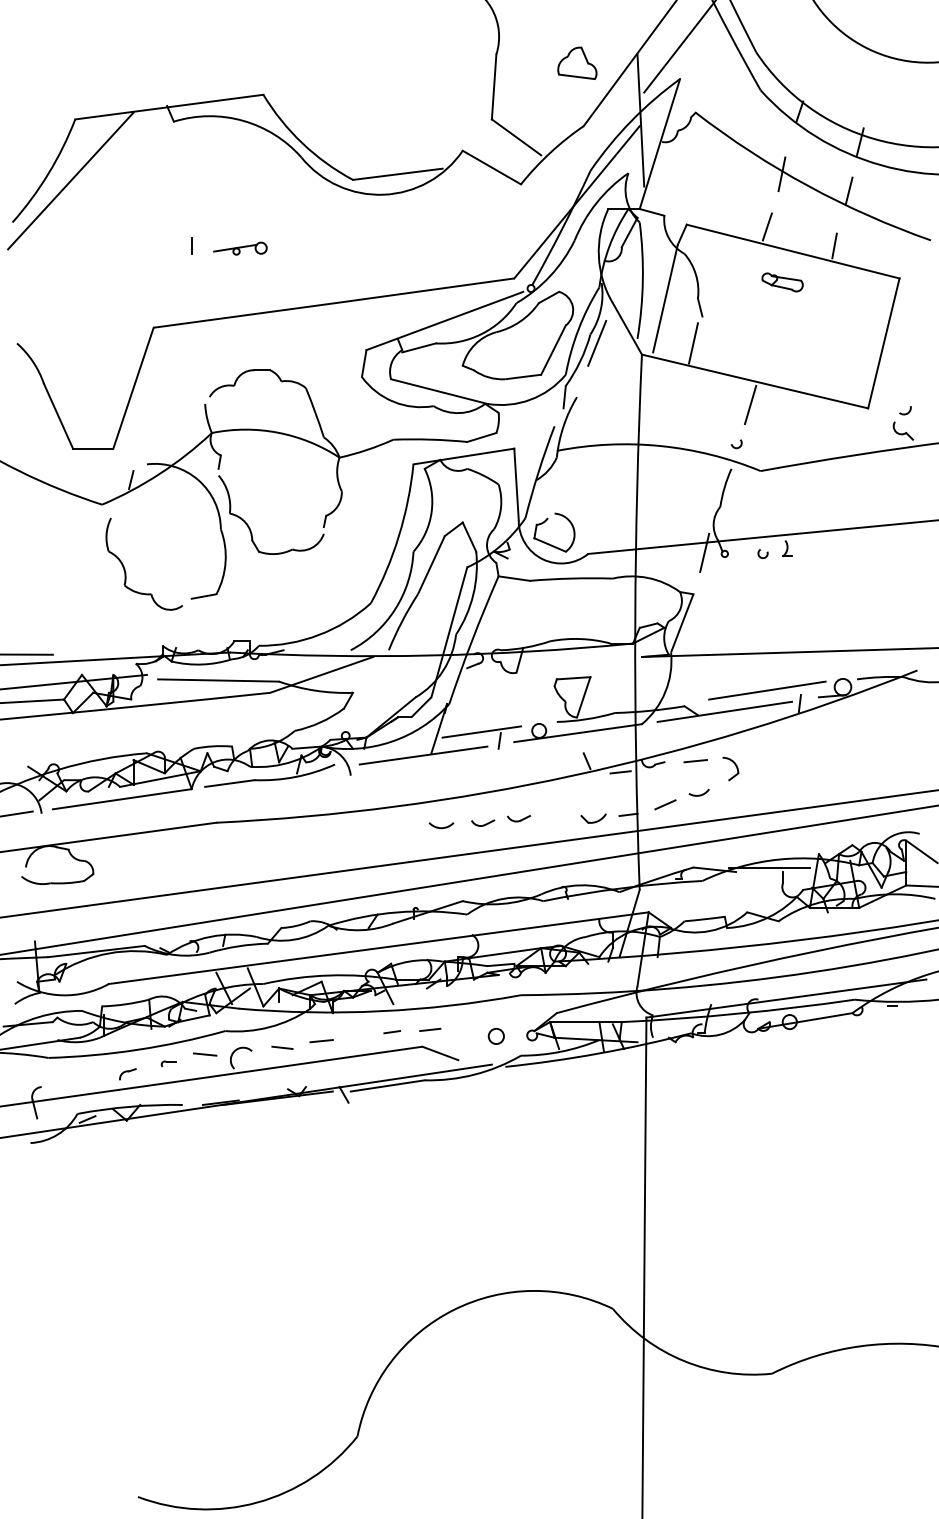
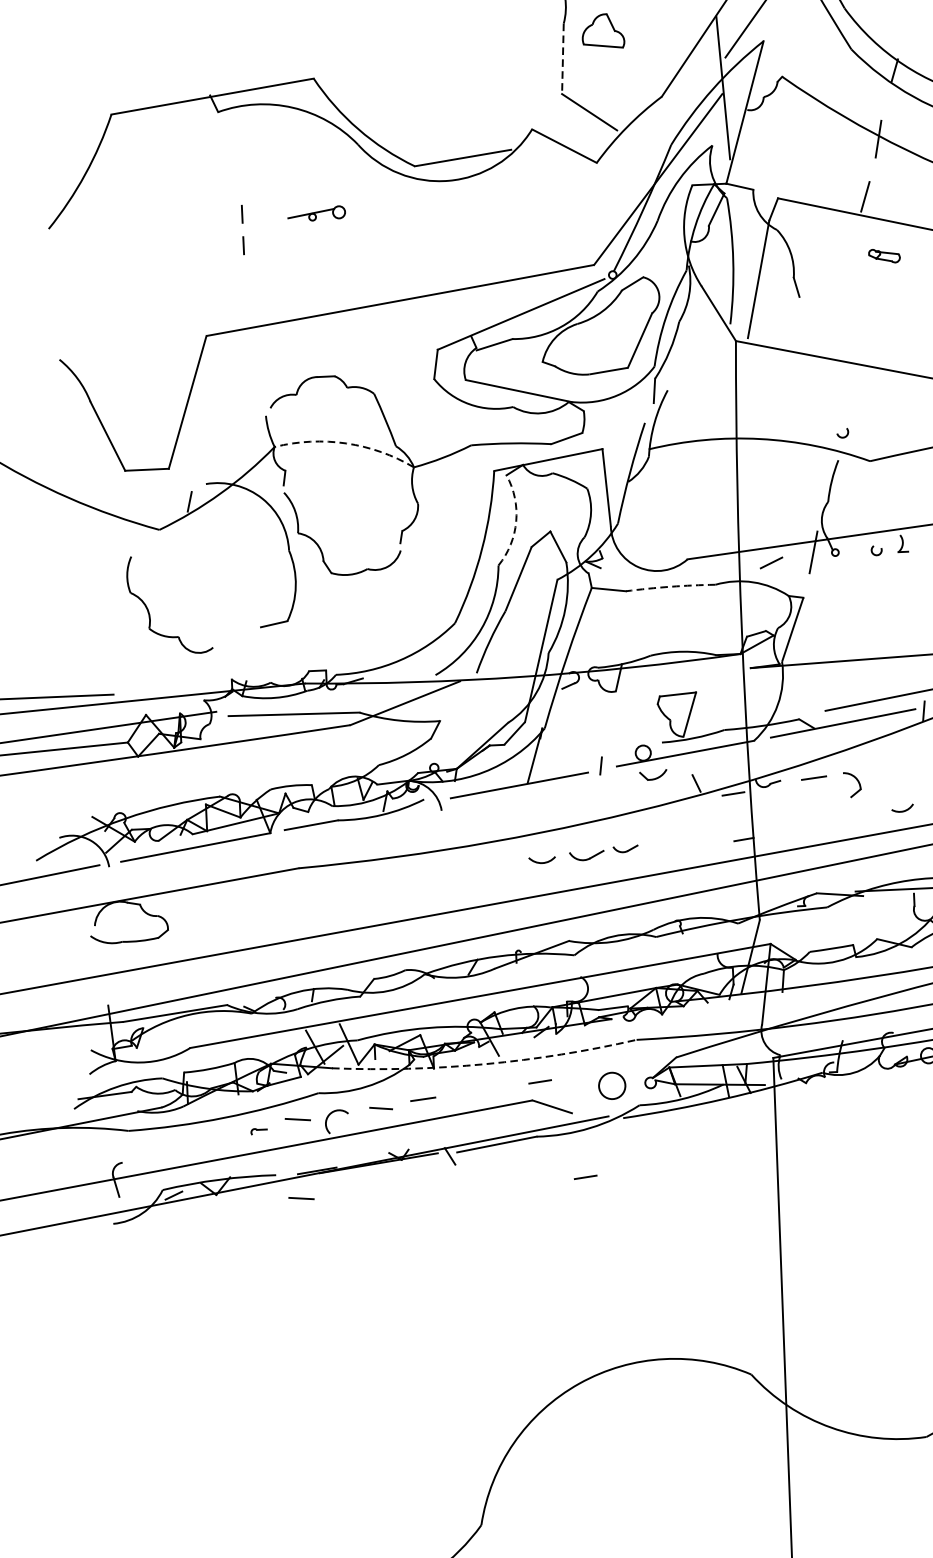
part: (577, 62) -> (603, 30), moved
line: (494, 86) -> (563, 58), solid -> dashed
line: (70, 180) -> (109, 180), removed
line: (191, 216) -> (241, 213), added
part: (240, 248) -> (316, 213), moved
part: (782, 282) -> (884, 256), size x0.7
line: (597, 343) -> (687, 331), removed
line: (693, 343) -> (791, 326), removed
line: (750, 404) -> (855, 389), removed
arc: (278, 432) -> (346, 443), solid -> dashed
arc: (431, 511) -> (516, 521), solid -> dashed
part: (549, 543) -> (645, 549), removed
part: (125, 568) -> (149, 610), moved
arc: (571, 578) -> (670, 586), solid -> dashed
line: (481, 731) -> (580, 756), removed
arc: (698, 794) -> (901, 810), moved
line: (665, 804) -> (771, 562), moved
part: (593, 818) -> (653, 774), moved
part: (483, 822) -> (587, 854), size x1.4
arc: (380, 1011) -> (485, 1064), solid -> dashed
line: (391, 1032) -> (498, 1086), removed
circle: (495, 1035) -> (610, 1084), size x1.6
part: (127, 1074) -> (214, 1144), removed
line: (468, 1119) -> (585, 1176), added
line: (205, 1127) -> (301, 1198), added

